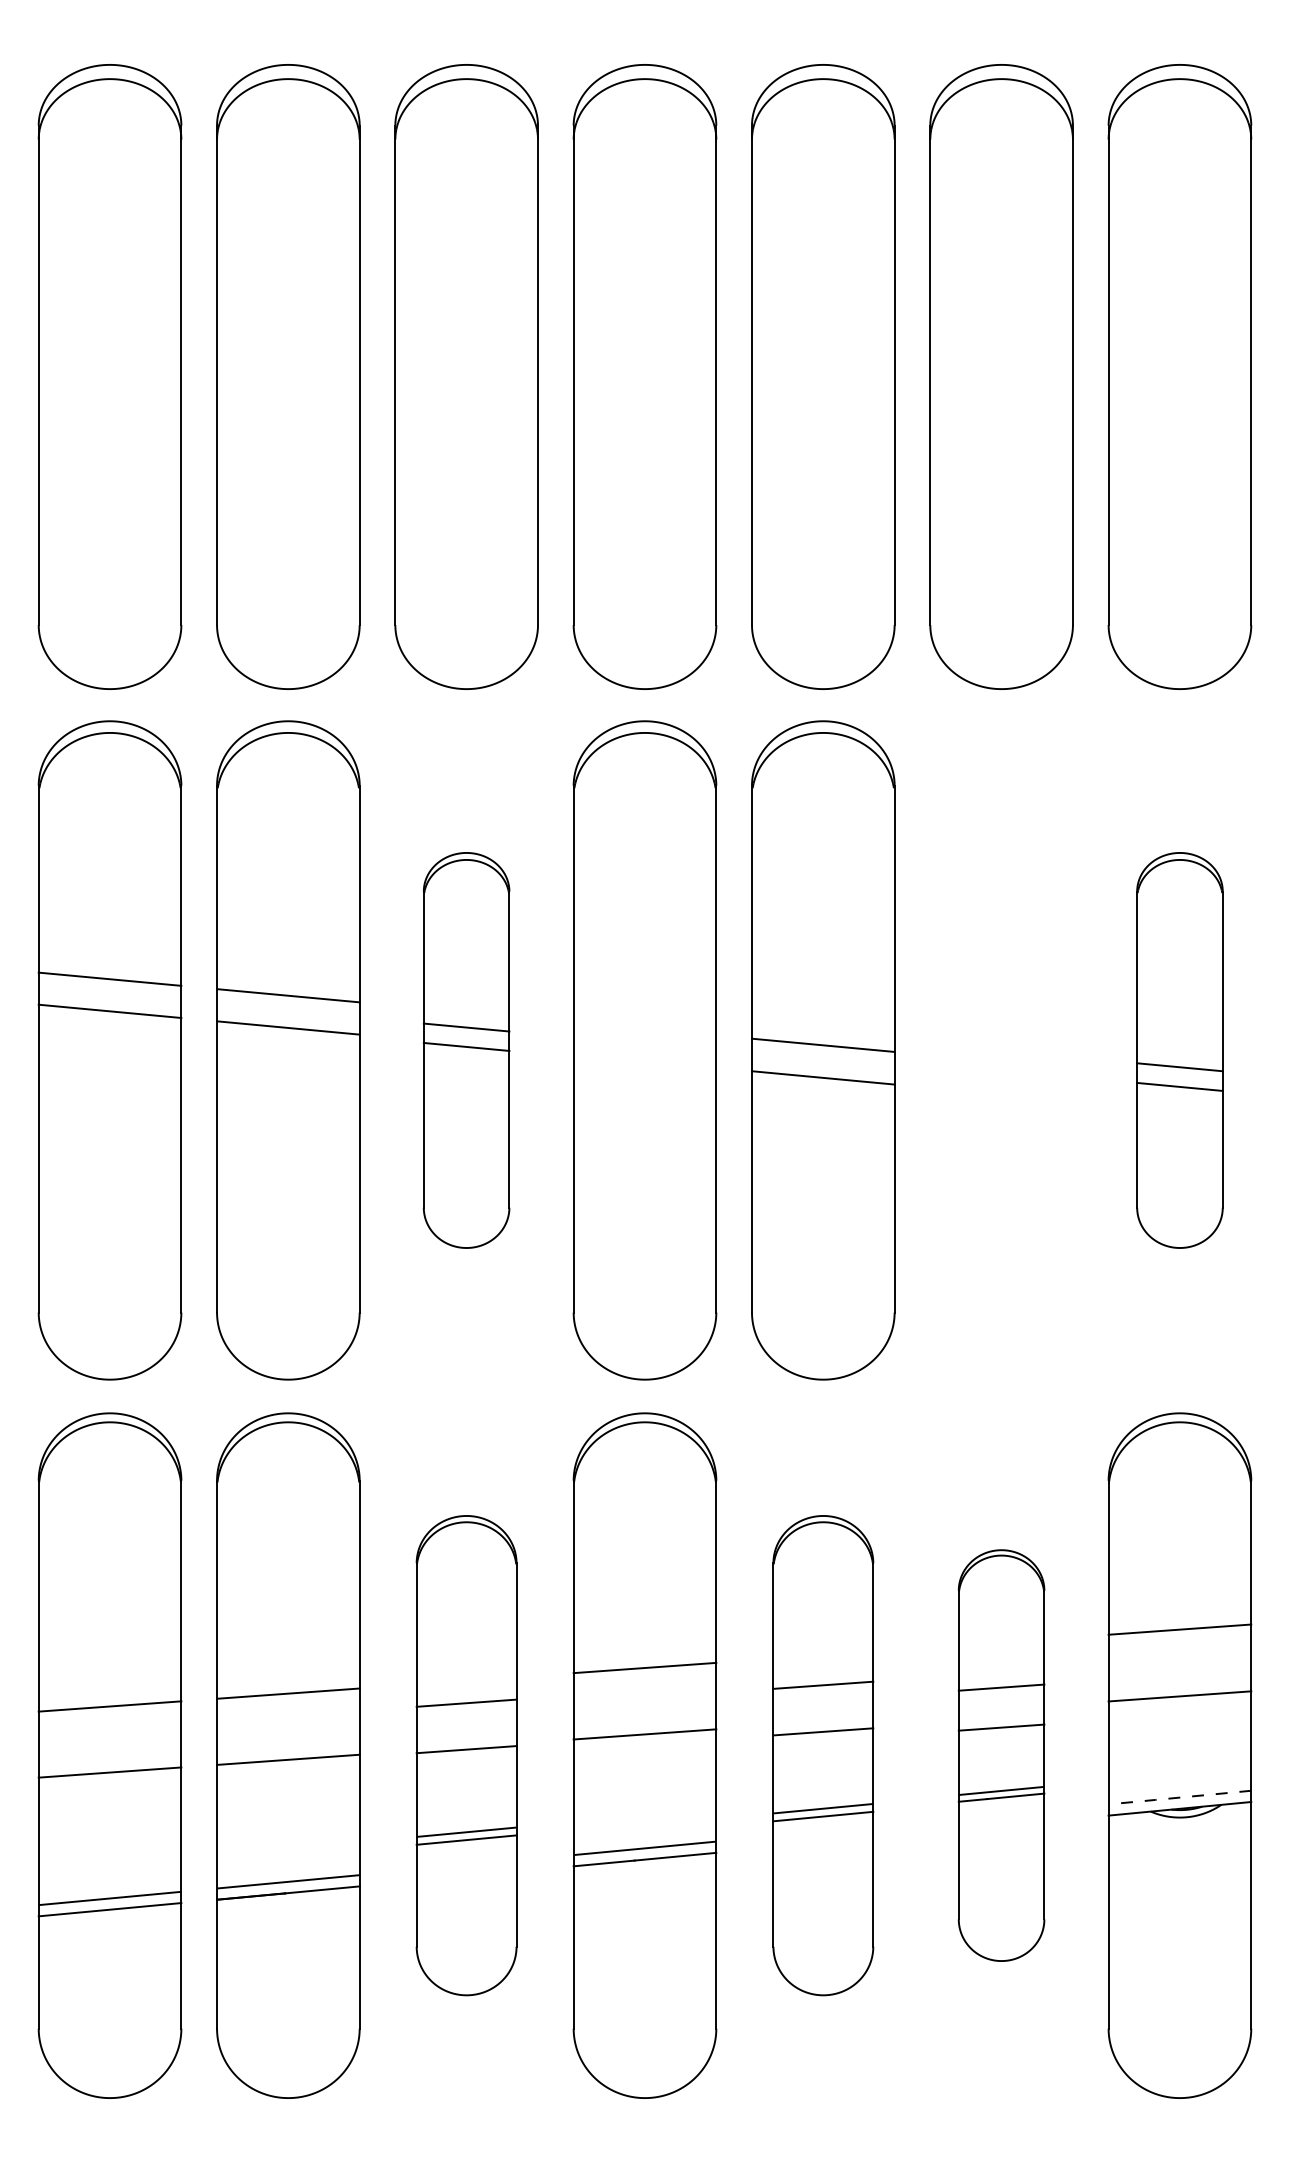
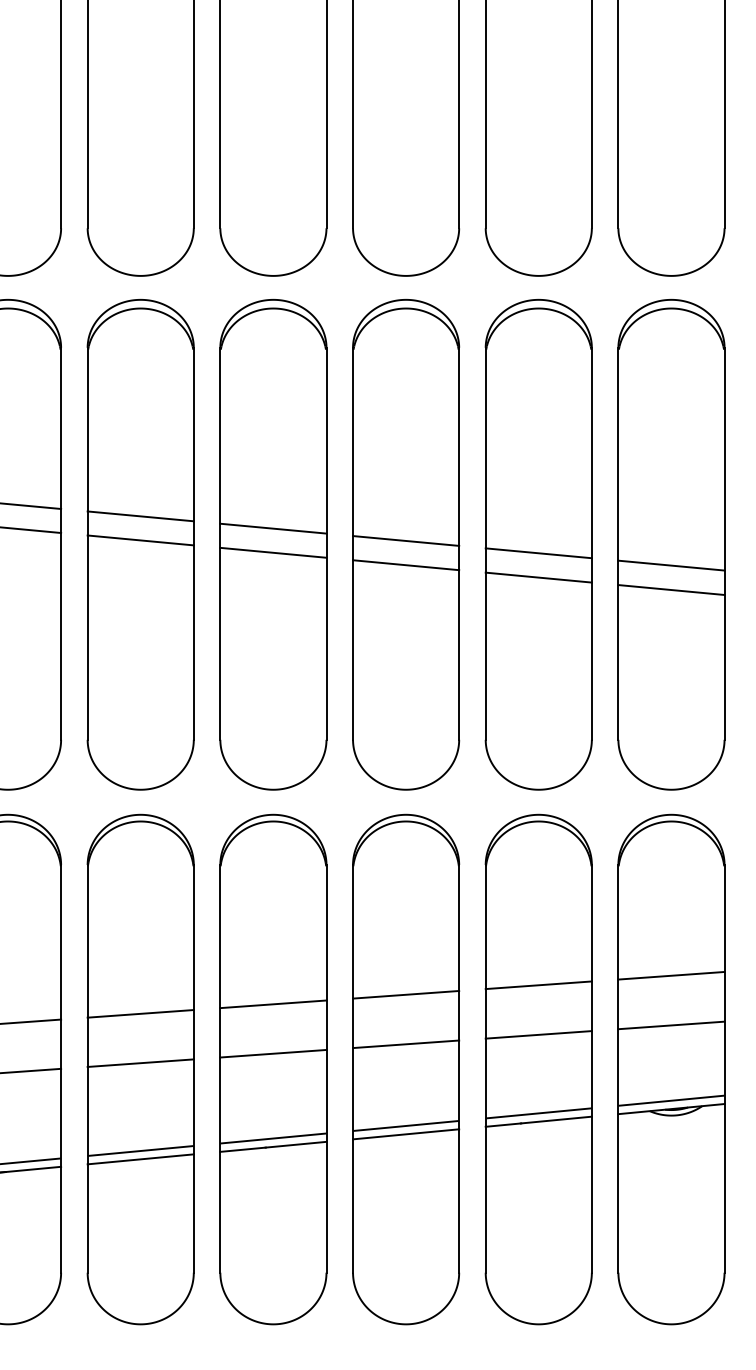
line: (644, 1028) -> (273, 528), added
part: (466, 1050) -> (140, 544), size x1.67
part: (1001, 1050) -> (538, 544), added
part: (1179, 1050) -> (671, 544), size x1.67
line: (644, 1060) -> (273, 552), added
part: (466, 1755) -> (140, 1069), size x1.43
part: (823, 1755) -> (406, 1069), size x1.43
part: (1001, 1755) -> (538, 1069), size x1.67
line: (1179, 1797) -> (671, 1100), dashed -> solid

